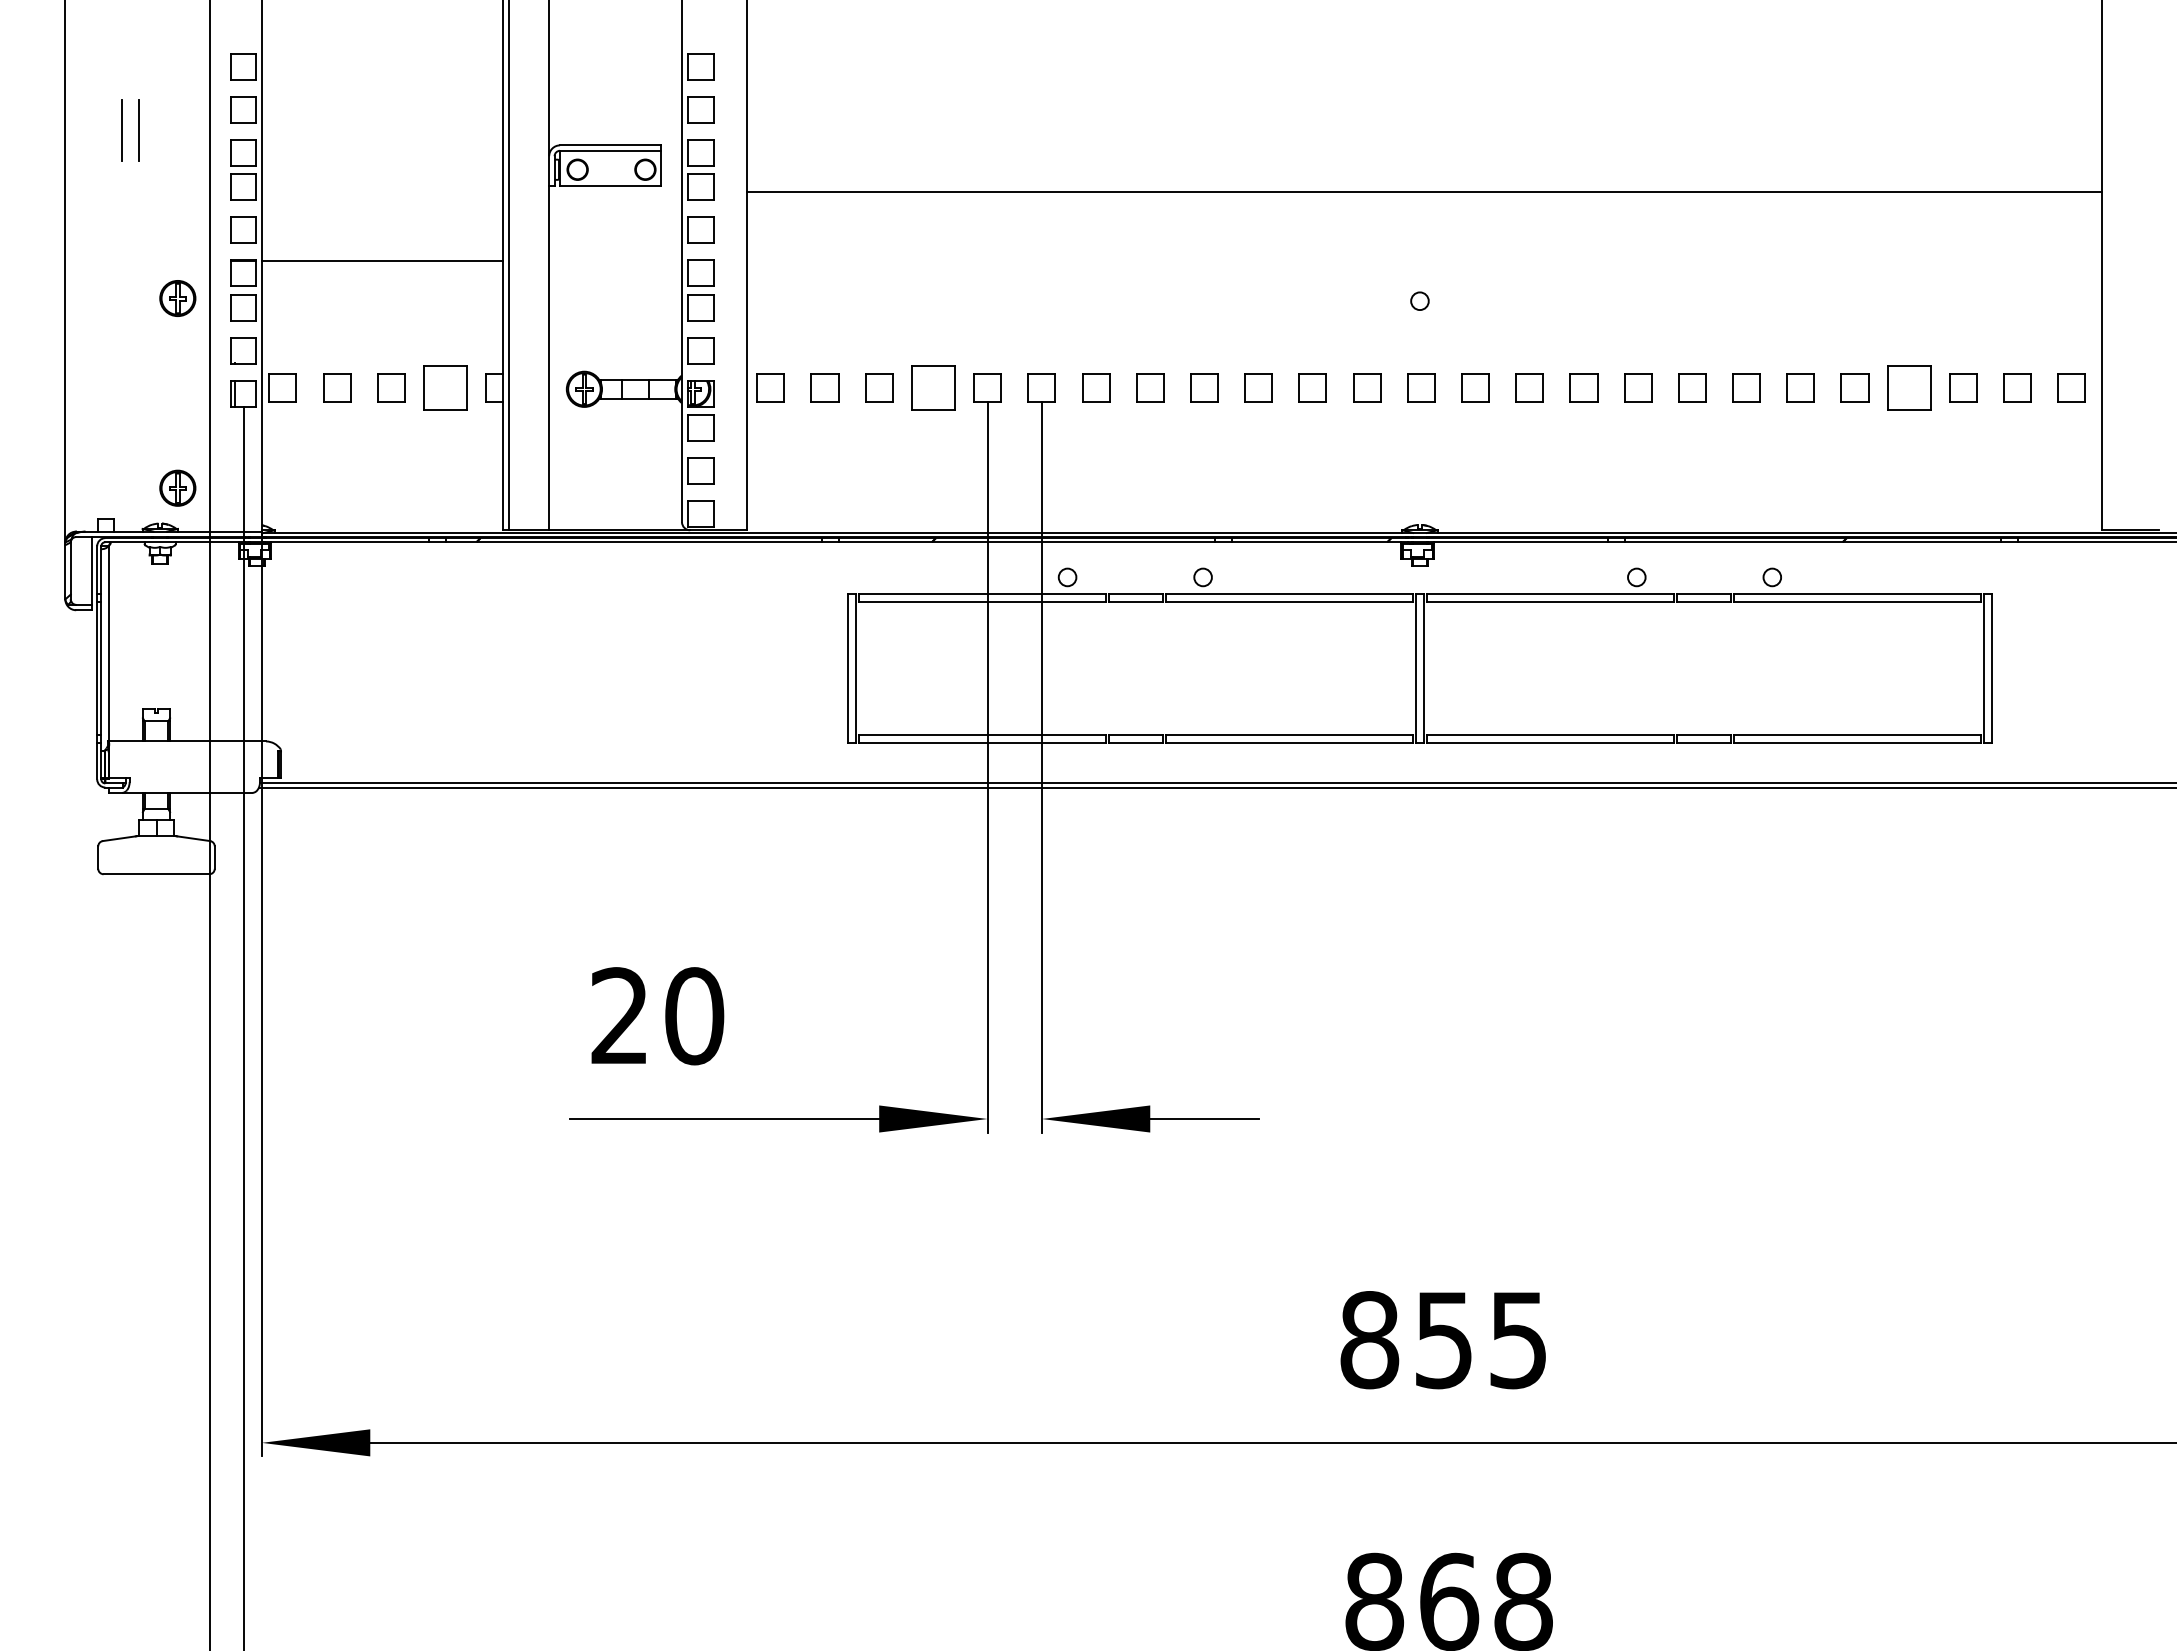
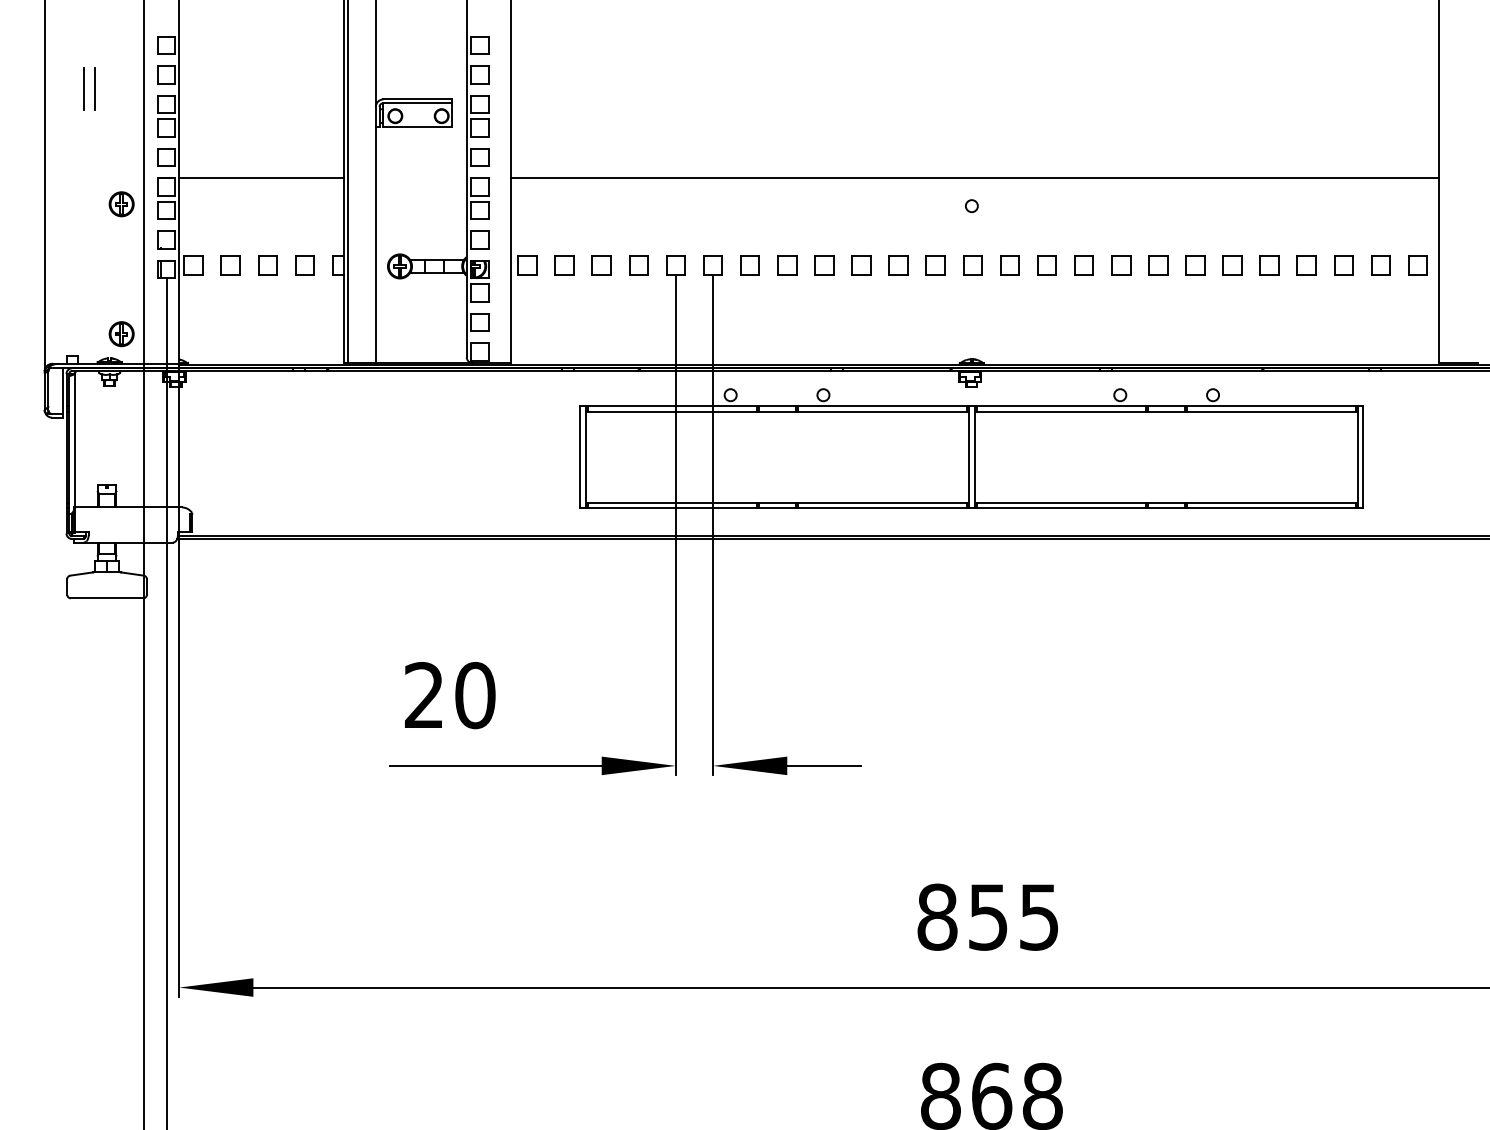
line: (1423, 192) -> (974, 178), moved
part: (444, 387) -> (304, 265), size x0.62
part: (932, 387) -> (638, 265), size x0.62
part: (1908, 387) -> (1306, 265), size x0.62

